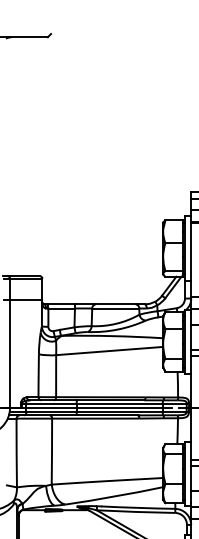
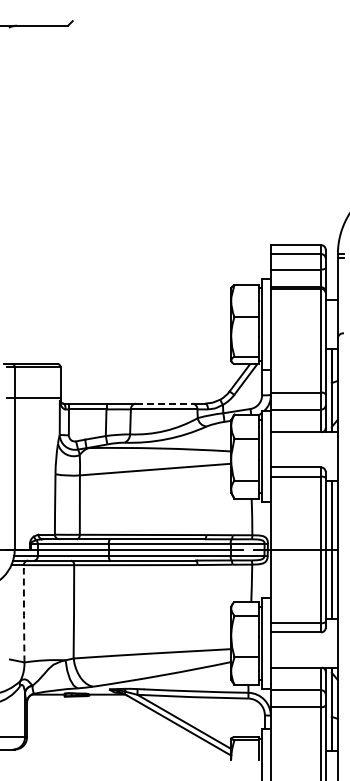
line: (115, 304) -> (164, 403), solid -> dashed
line: (16, 452) -> (24, 613), solid -> dashed

